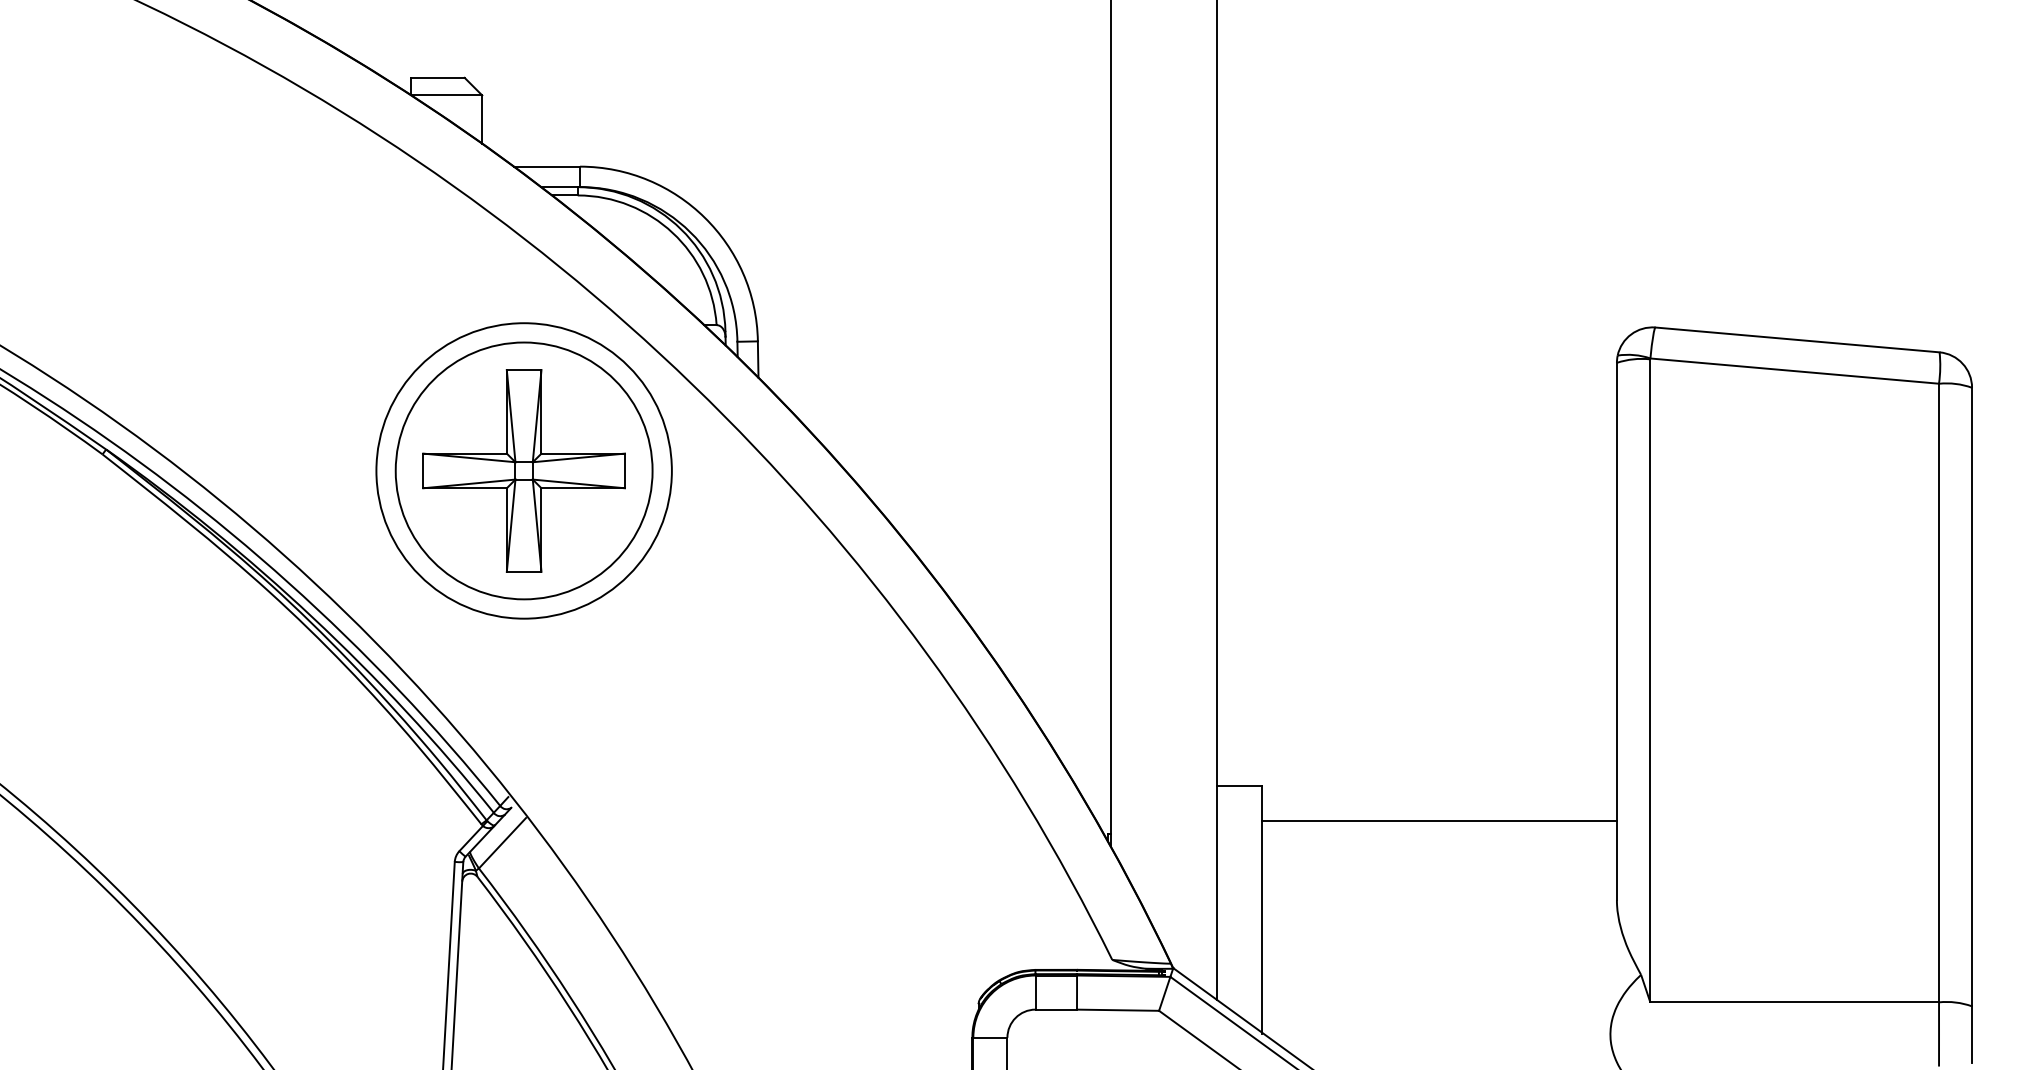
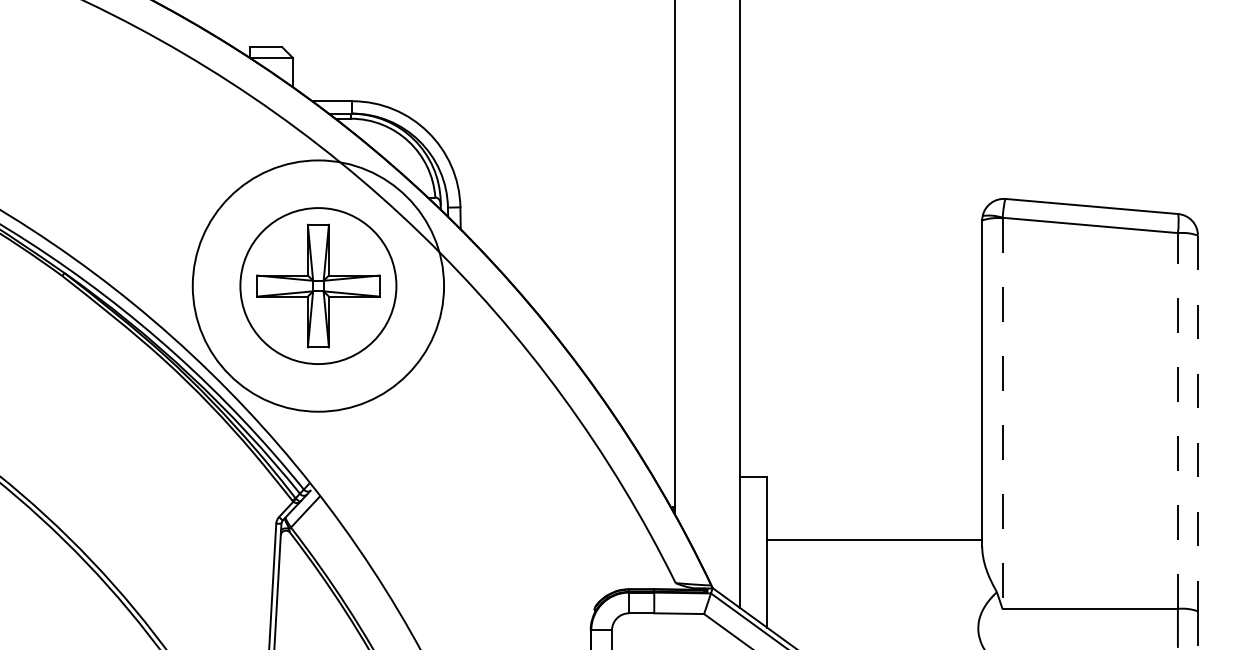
circle: (524, 469) -> (318, 285), size x1.4
line: (1650, 682) -> (1002, 414), solid -> dashed
line: (1938, 693) -> (1177, 421), solid -> dashed
line: (1971, 697) -> (1197, 423), solid -> dashed
line: (1439, 820) -> (874, 539), moved

